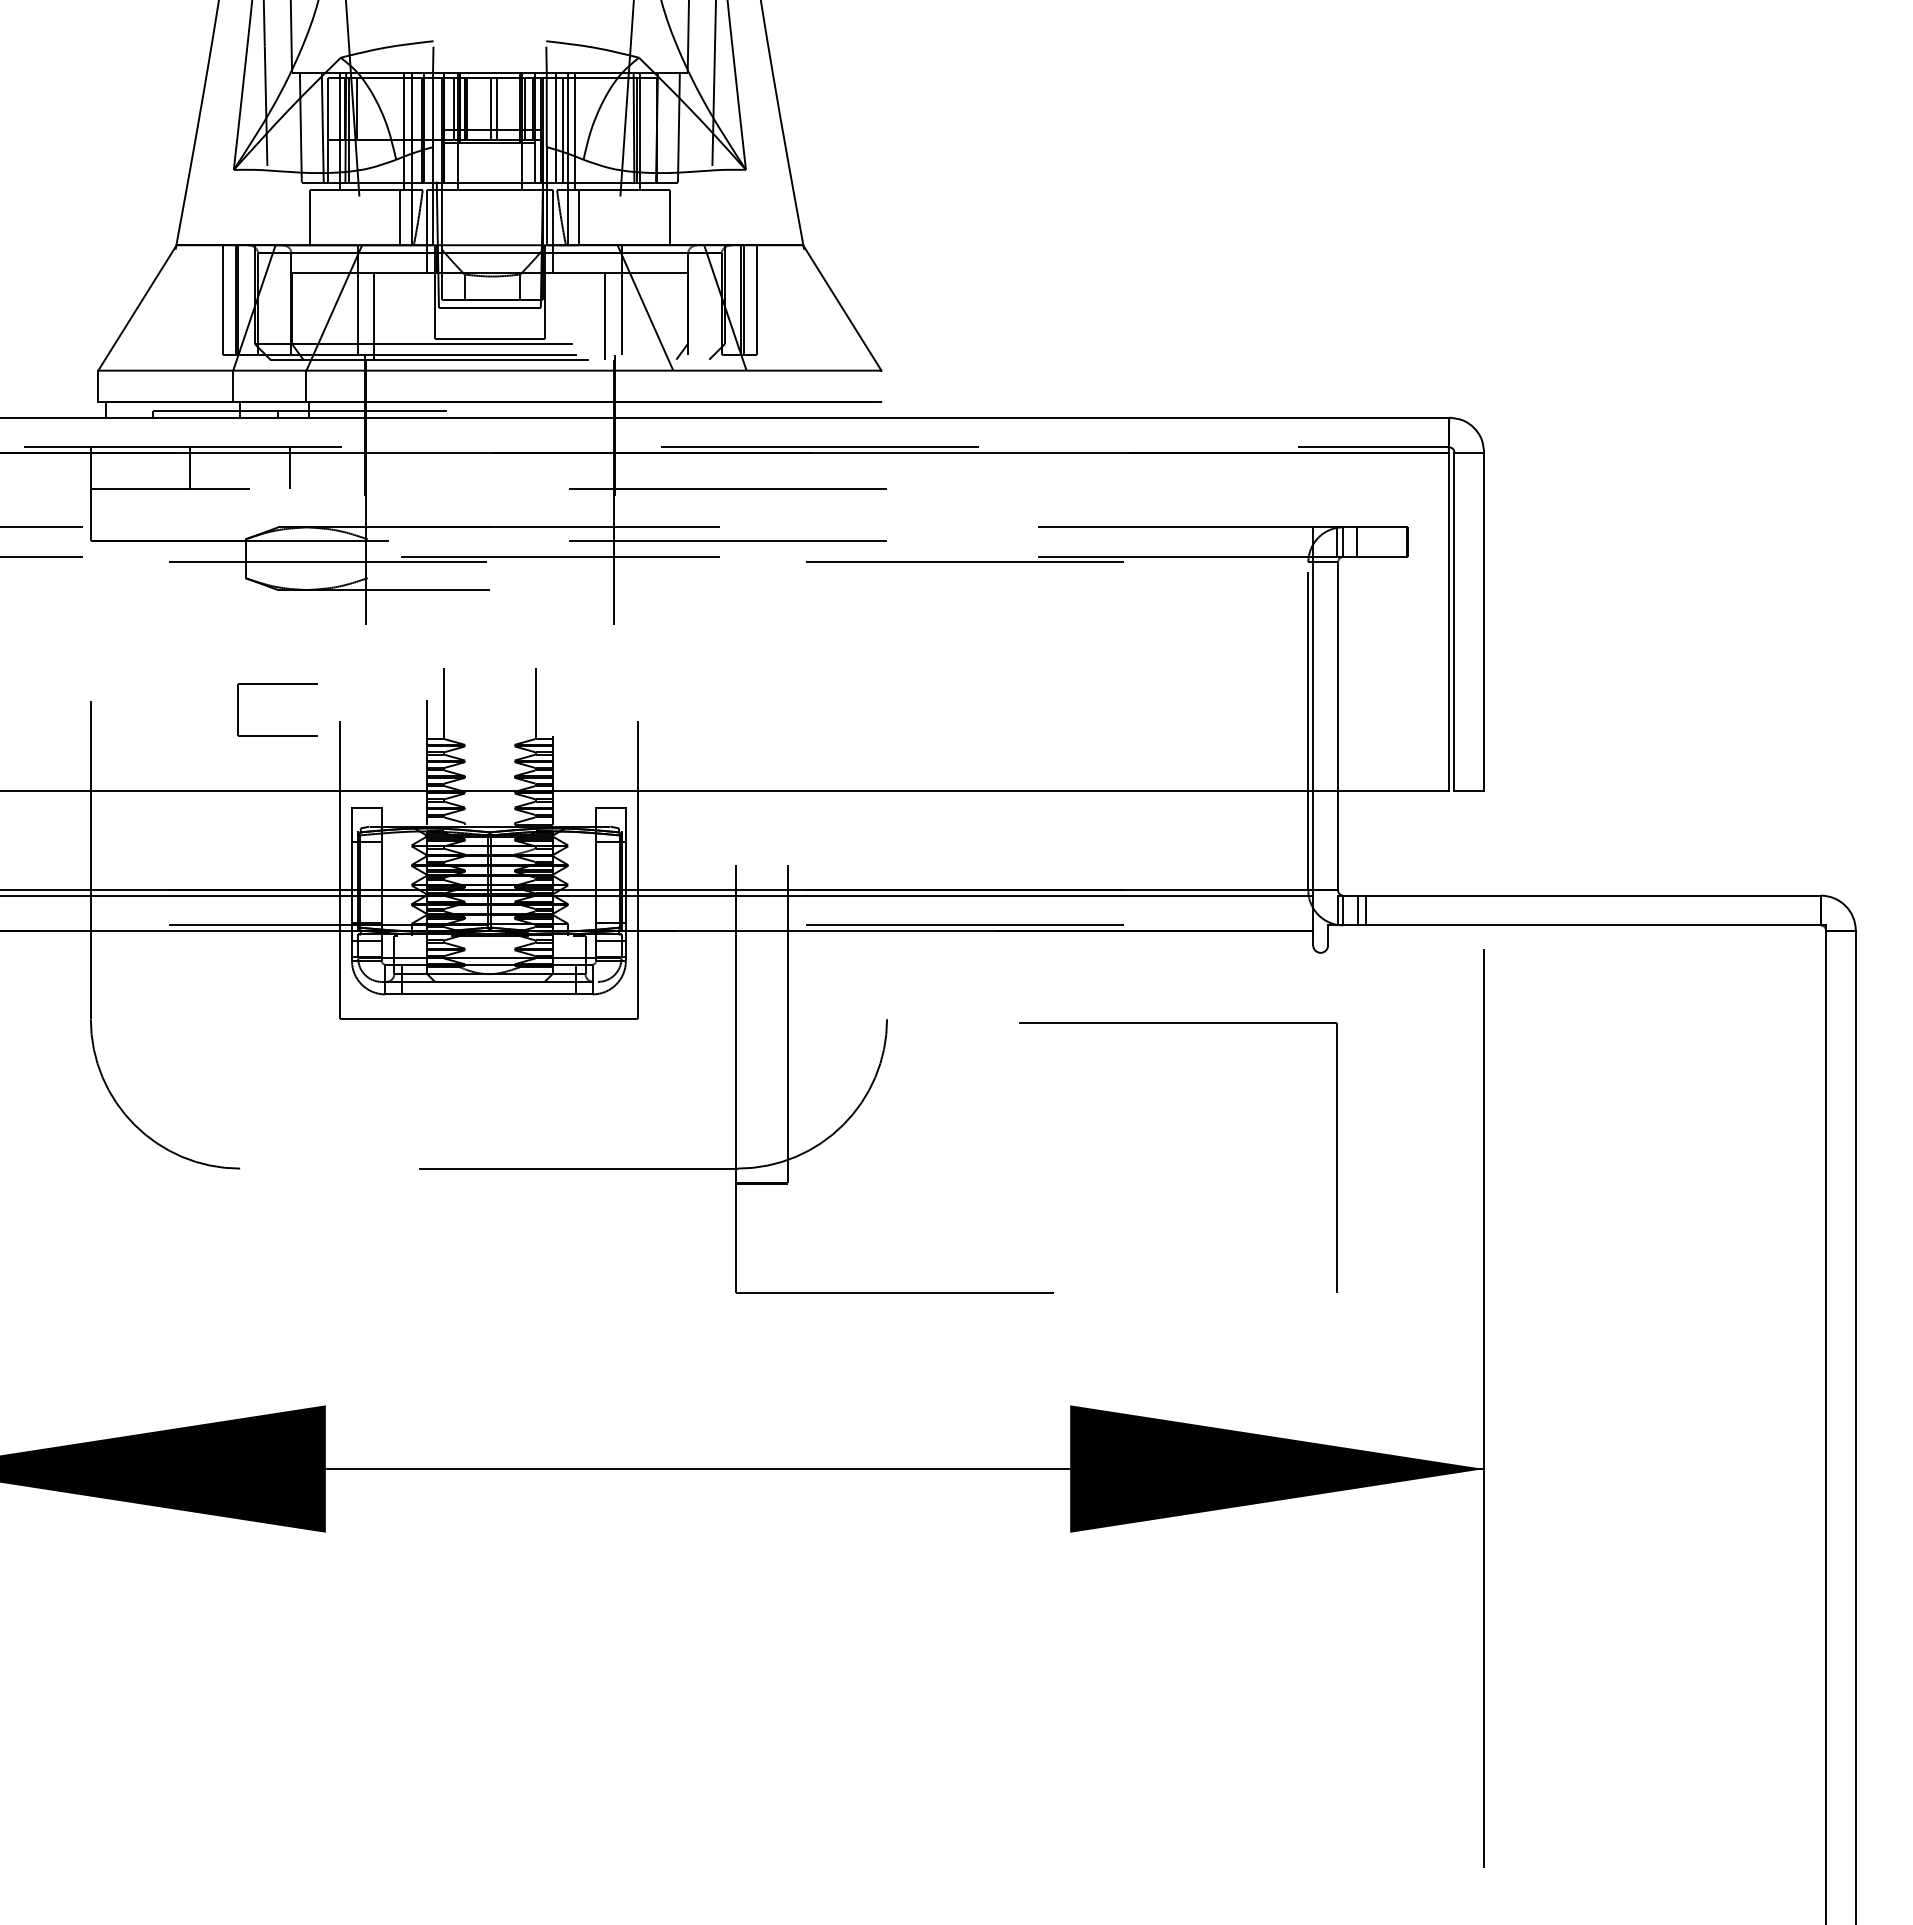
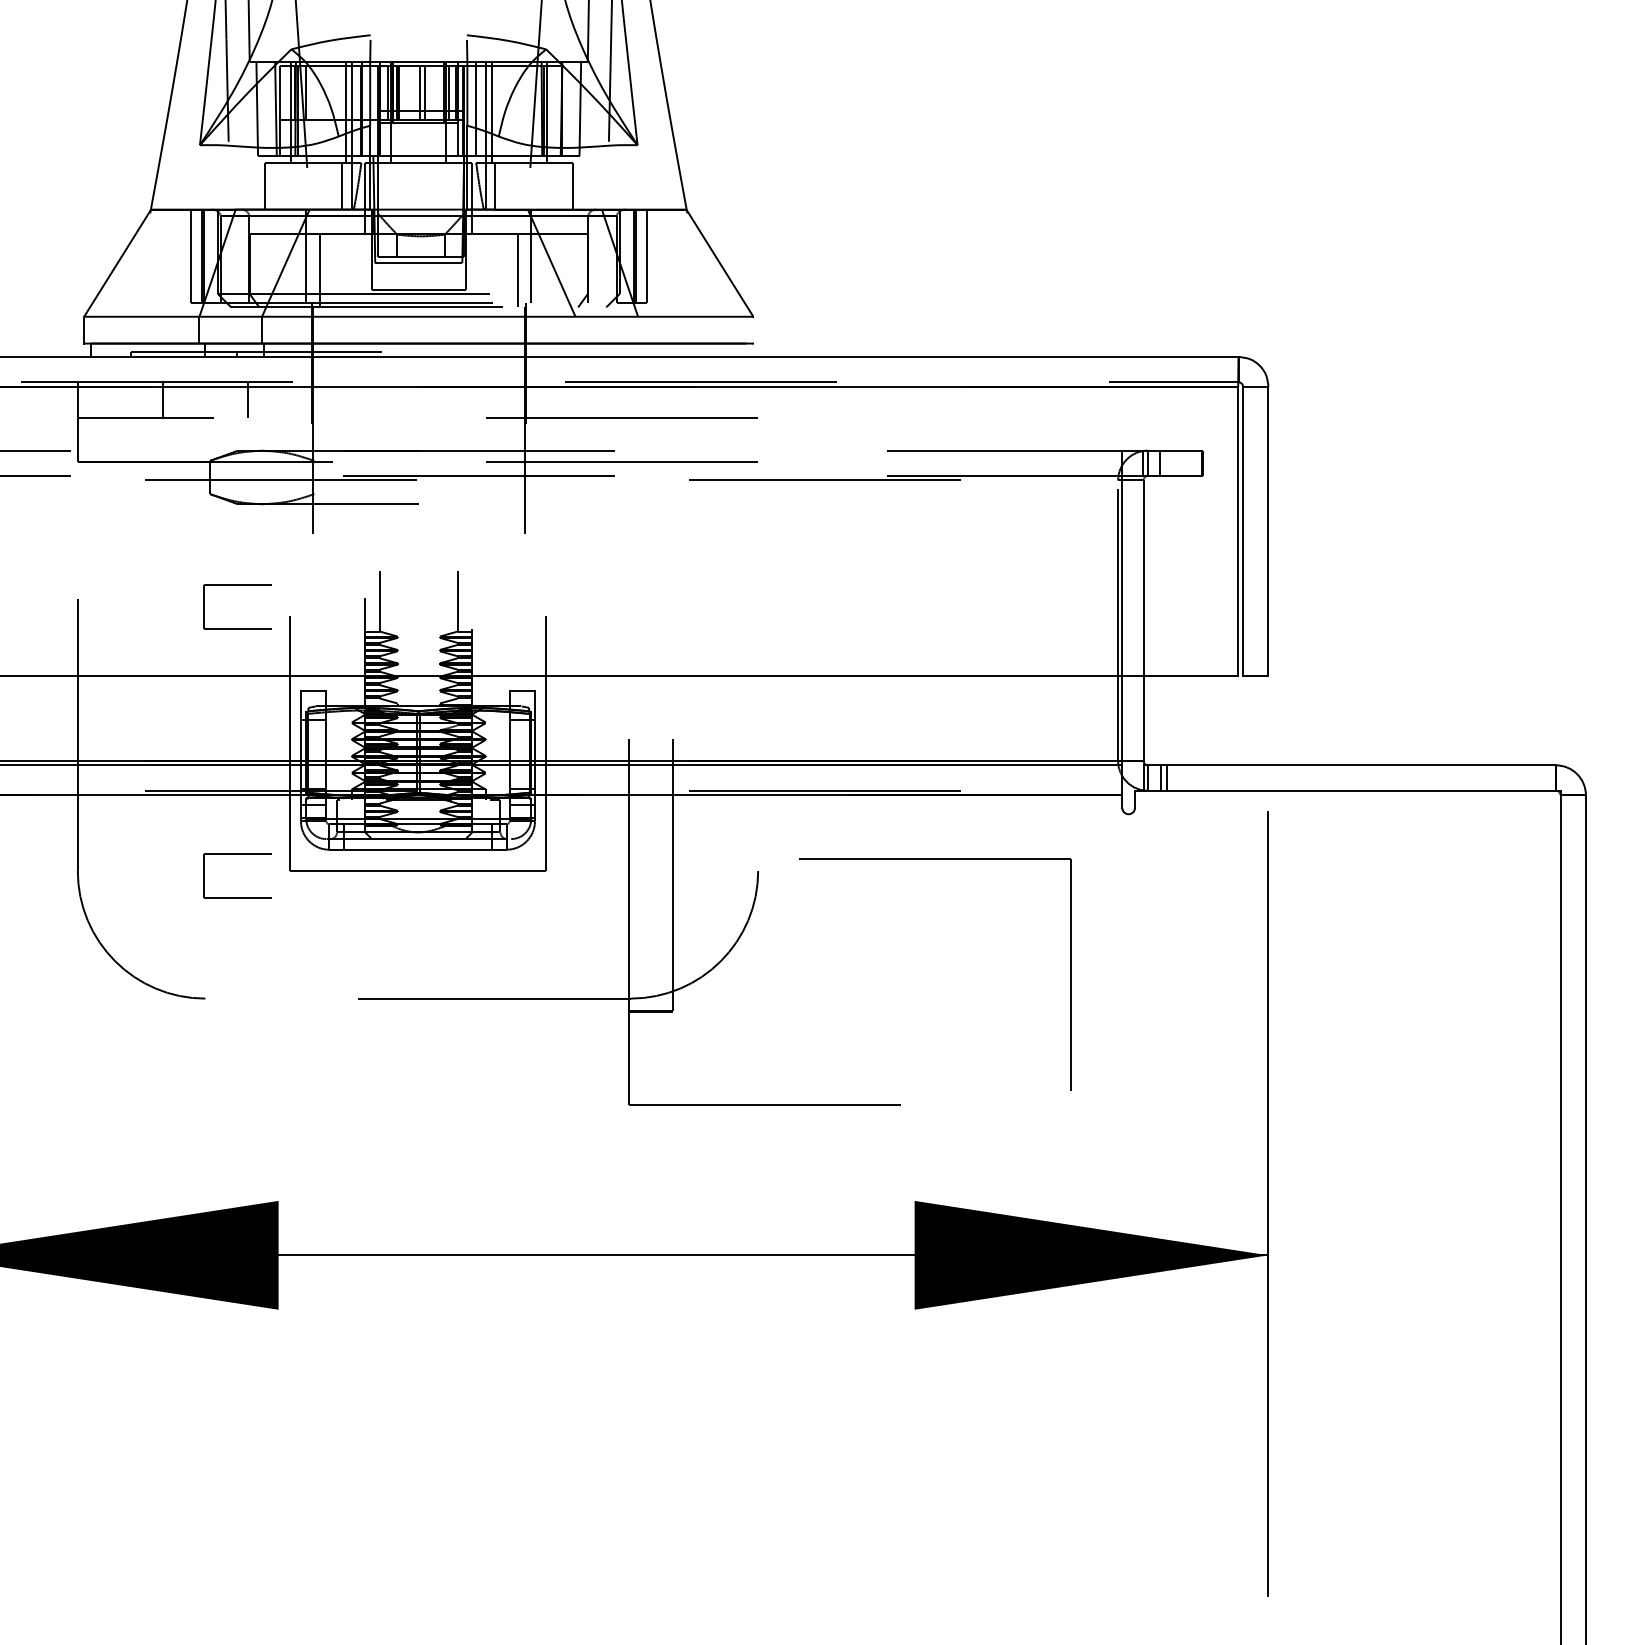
line: (562, 129) -> (480, 110), removed
part: (277, 999) -> (237, 854), added
part: (1178, 1023) -> (935, 860), moved

